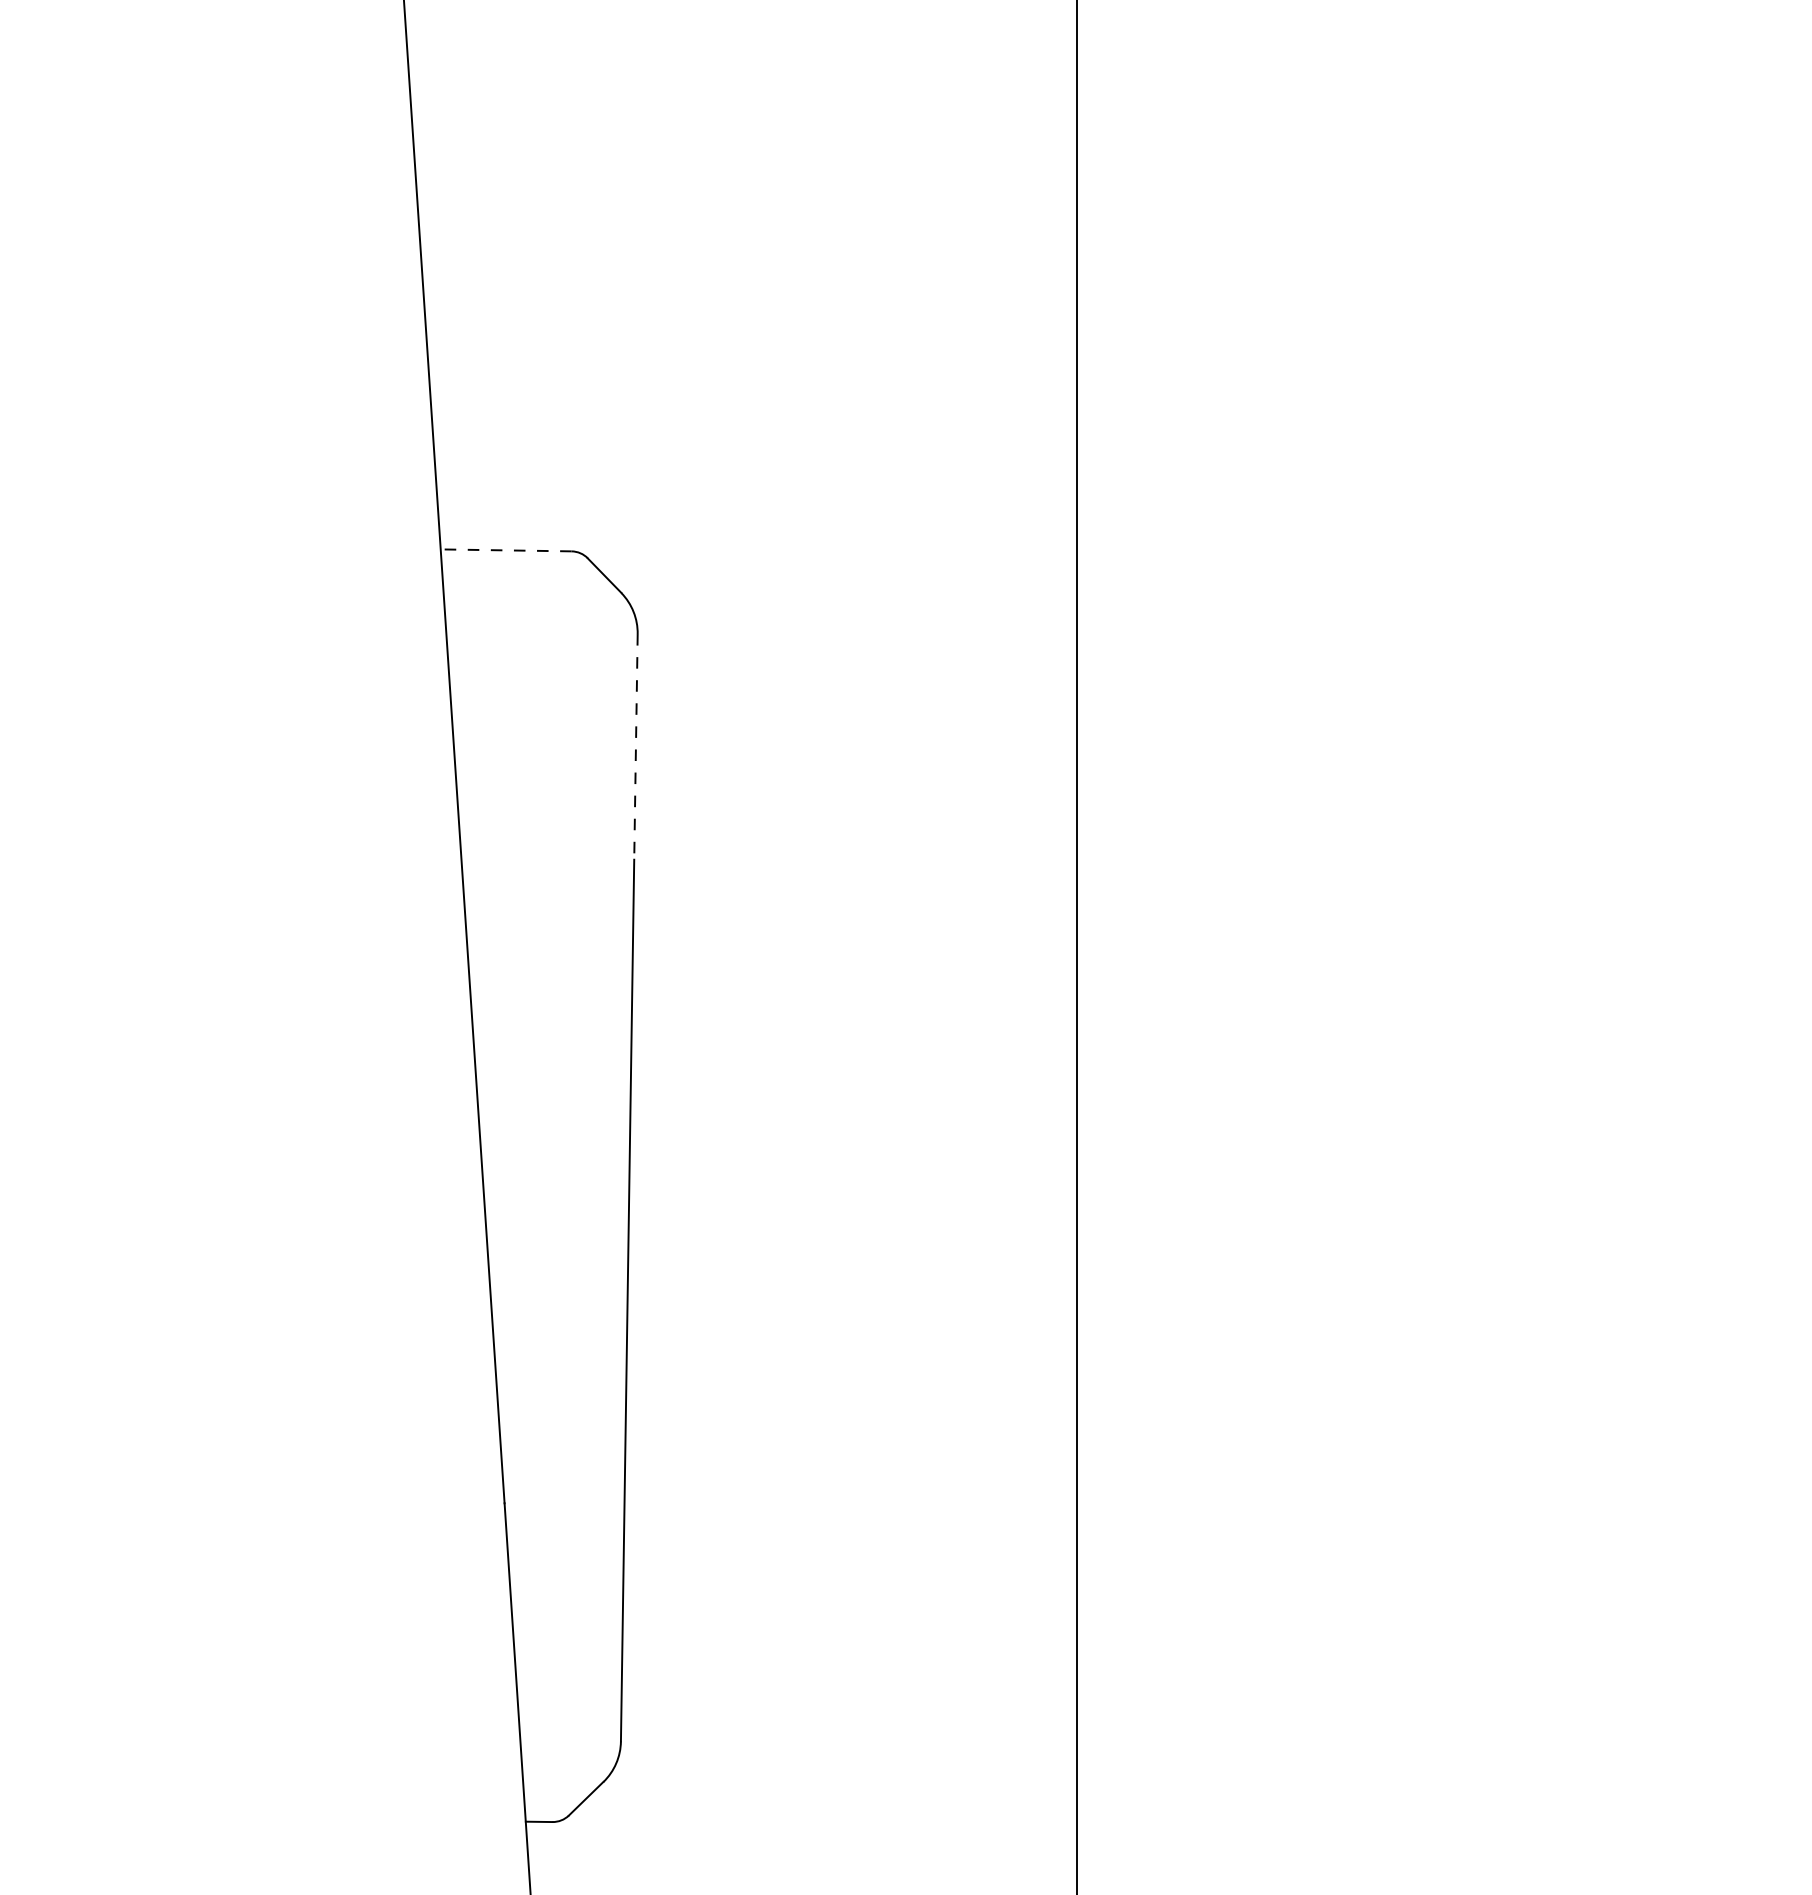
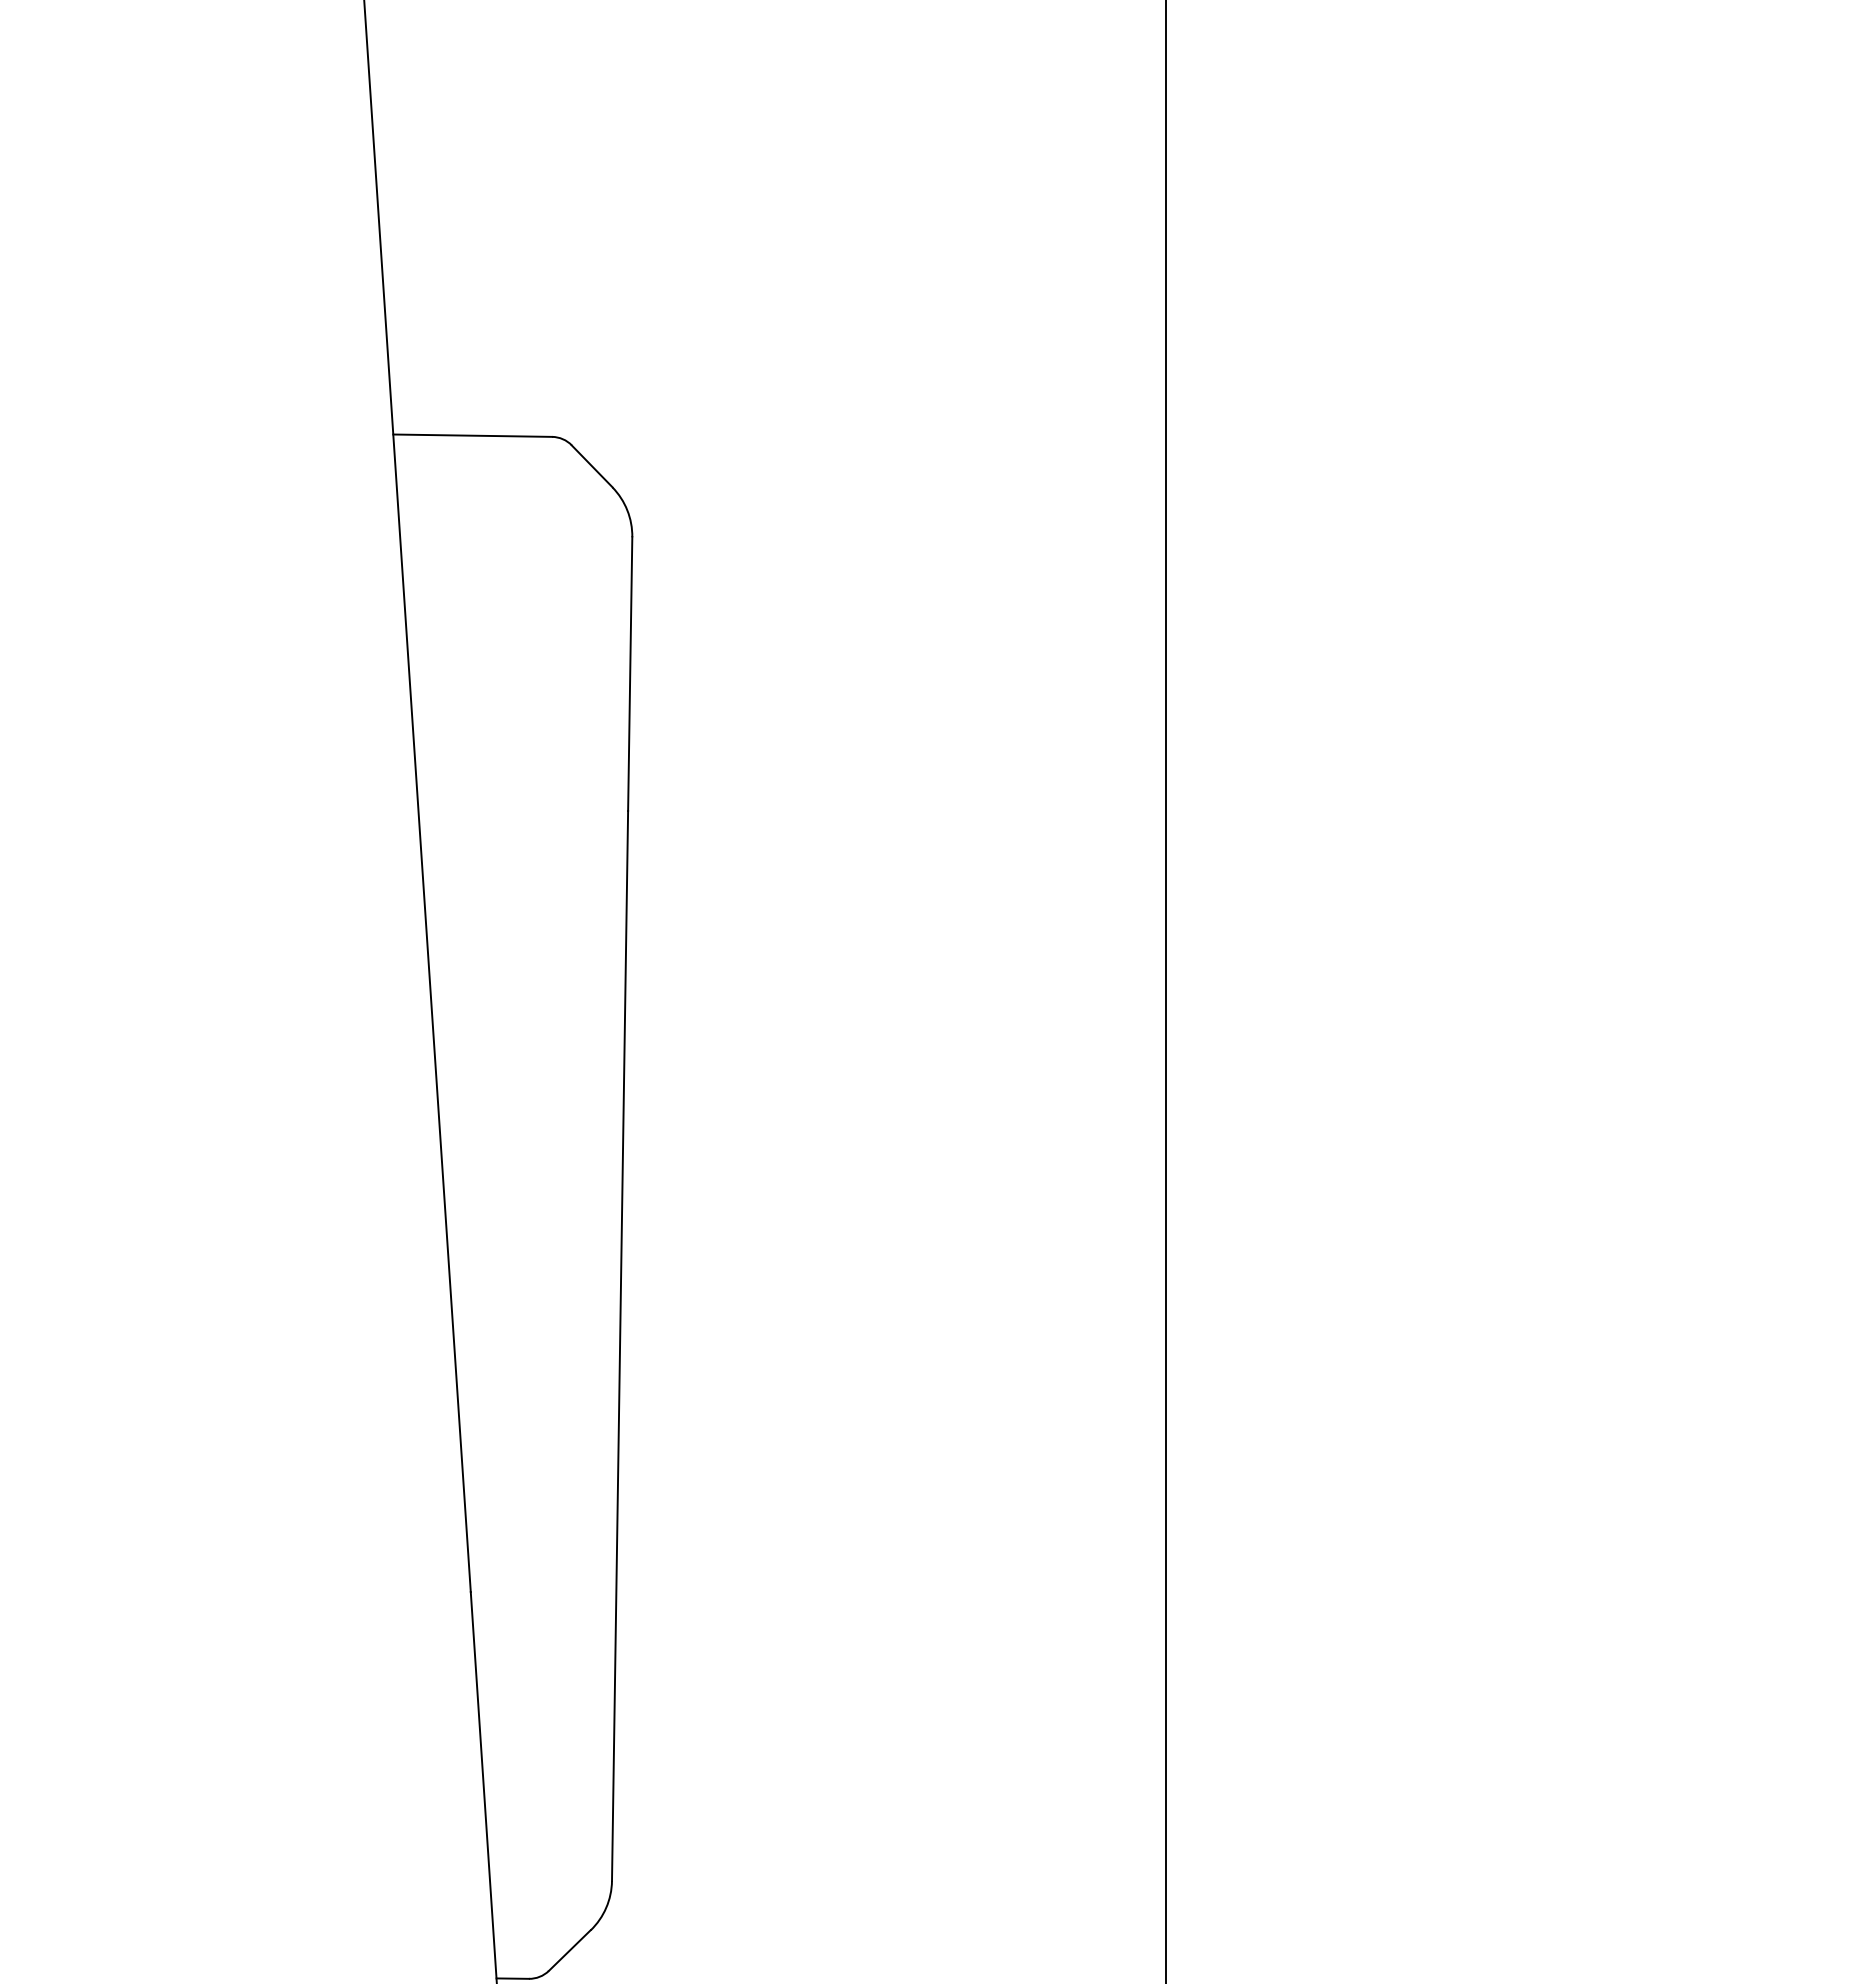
line: (505, 550) -> (471, 435), dashed -> solid
line: (635, 746) -> (629, 673), dashed -> solid

